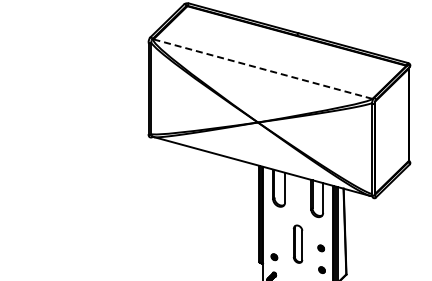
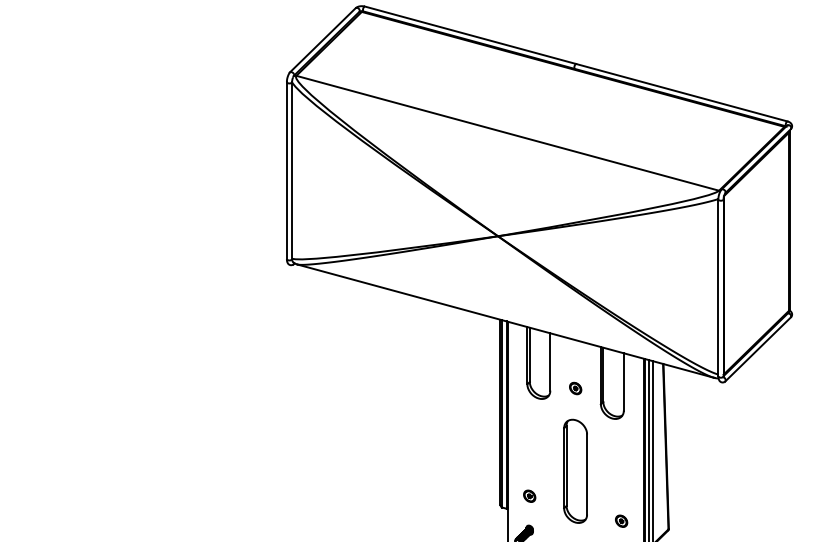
line: (262, 69) -> (506, 133), dashed -> solid
part: (297, 243) -> (574, 469), size x1.43
part: (320, 248) -> (574, 388), moved

